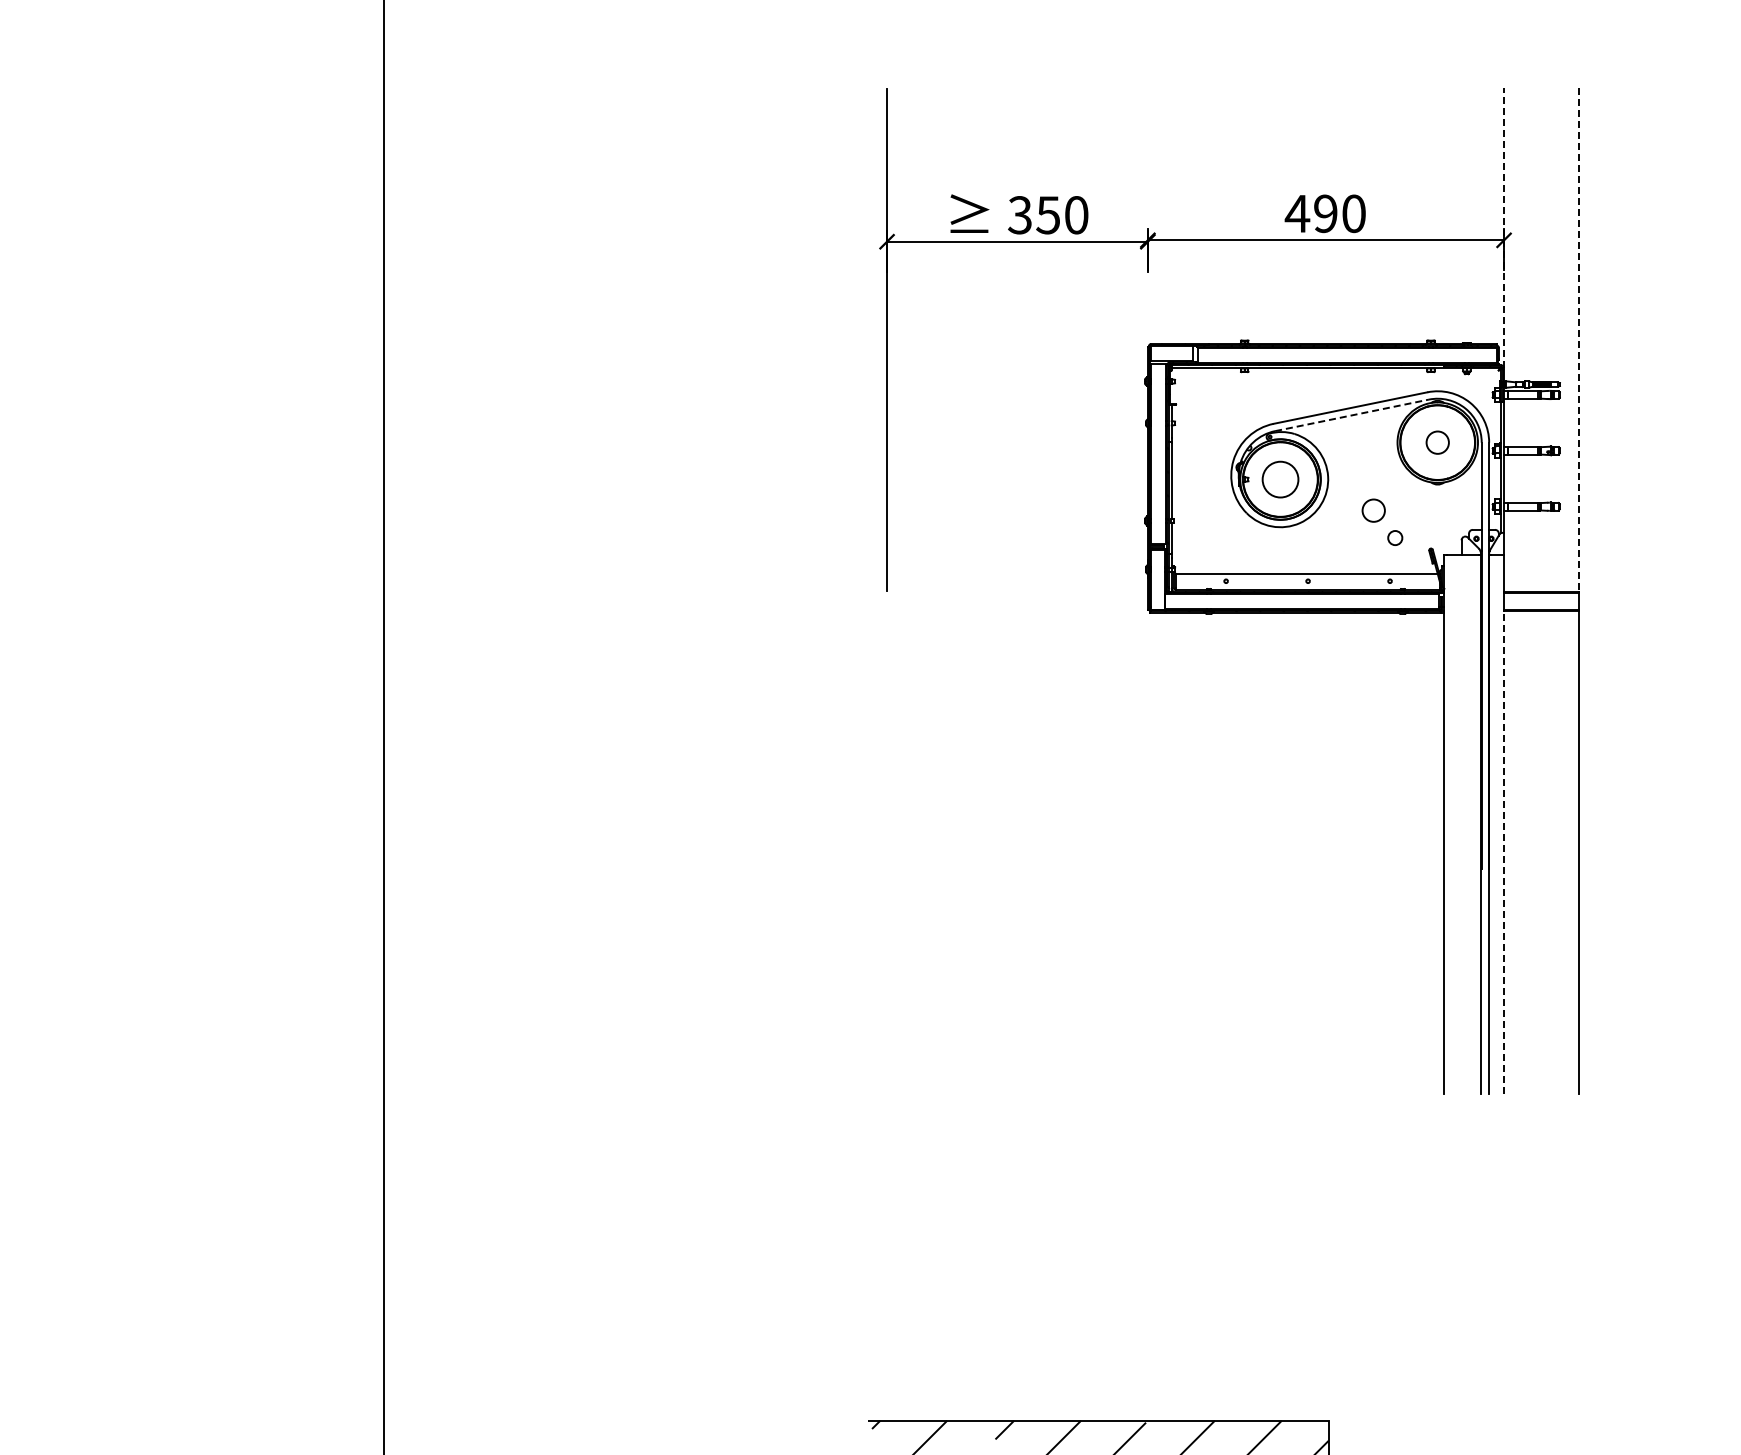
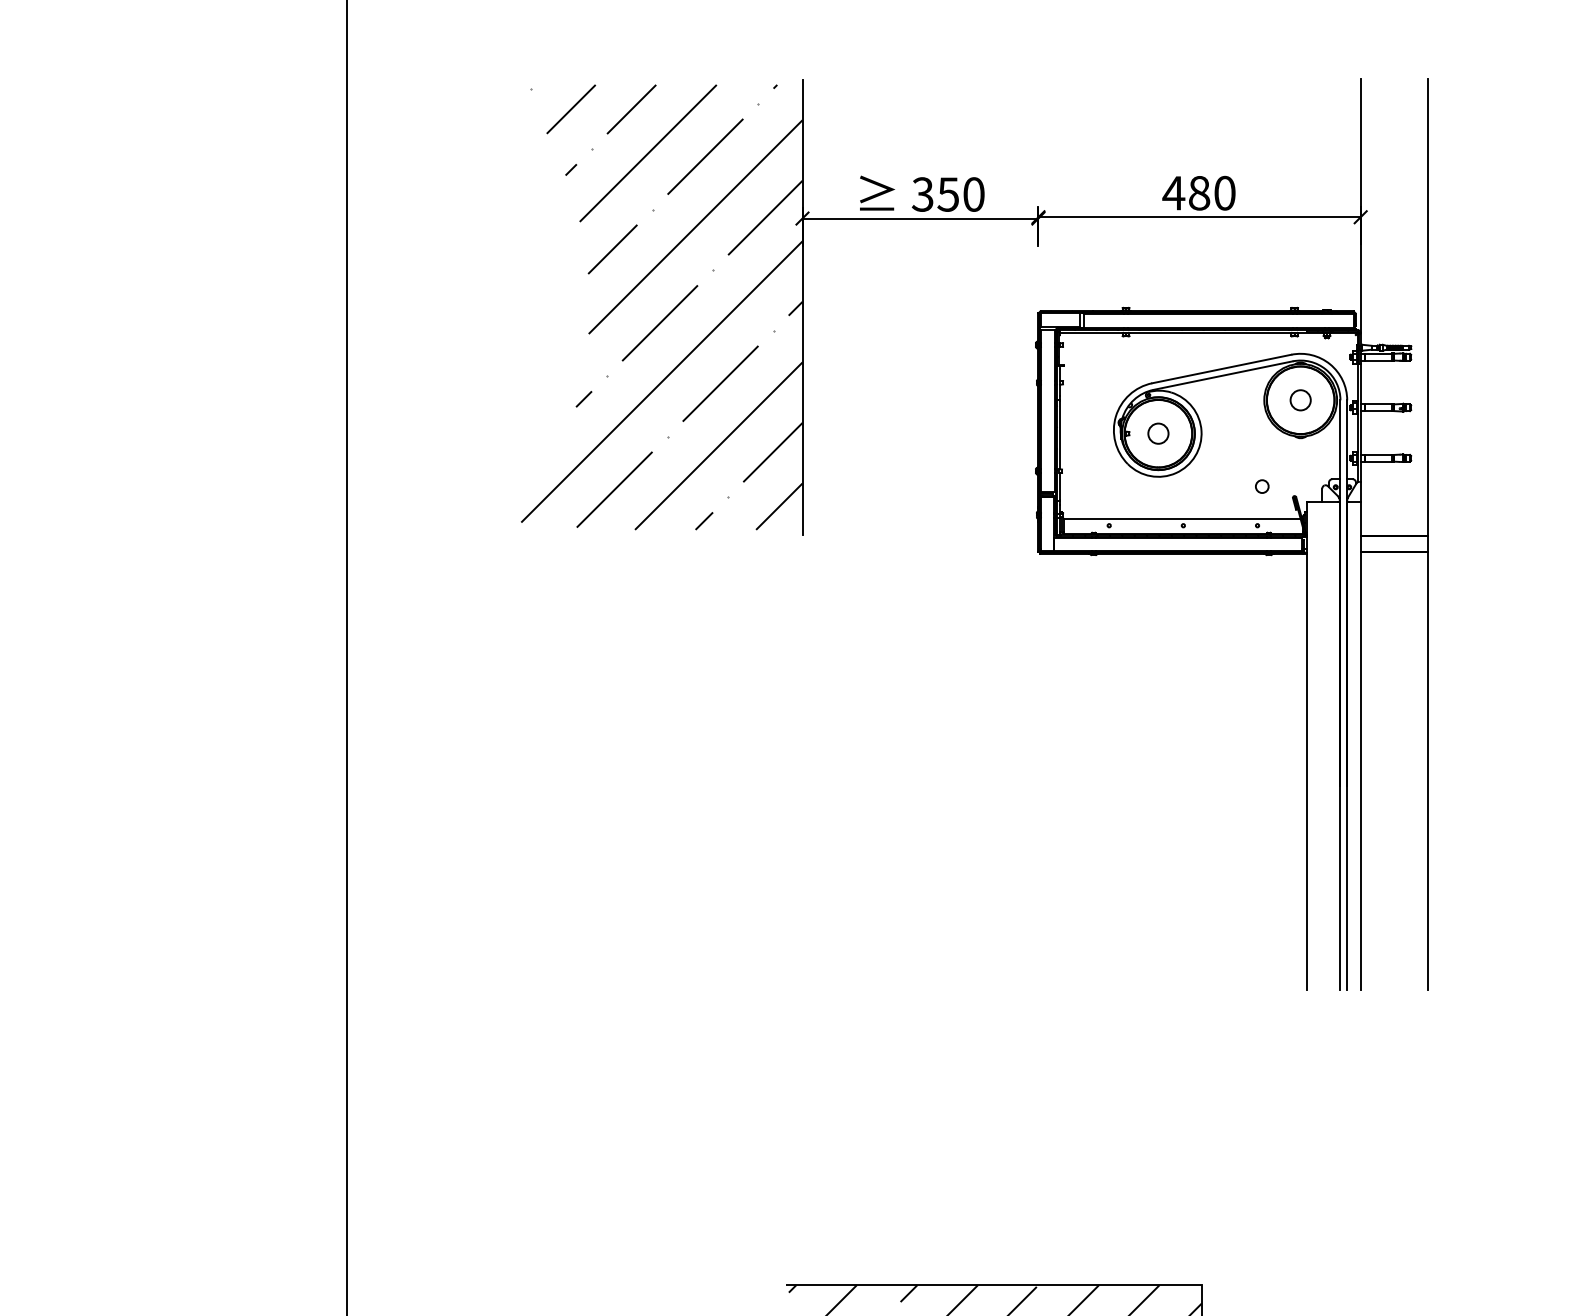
text: (1325, 213) -> (1199, 192), 490 -> 480
line: (1504, 227) -> (1361, 205), dashed -> solid
hatch: (731, 339) -> (661, 306), added
line: (1578, 340) -> (1428, 307), dashed -> solid
line: (1352, 415) -> (1223, 375), dashed -> solid
circle: (1280, 479) -> (1158, 433), size x0.62
circle: (1373, 510) -> (1242, 461), removed
line: (1504, 852) -> (1361, 771), dashed -> solid

